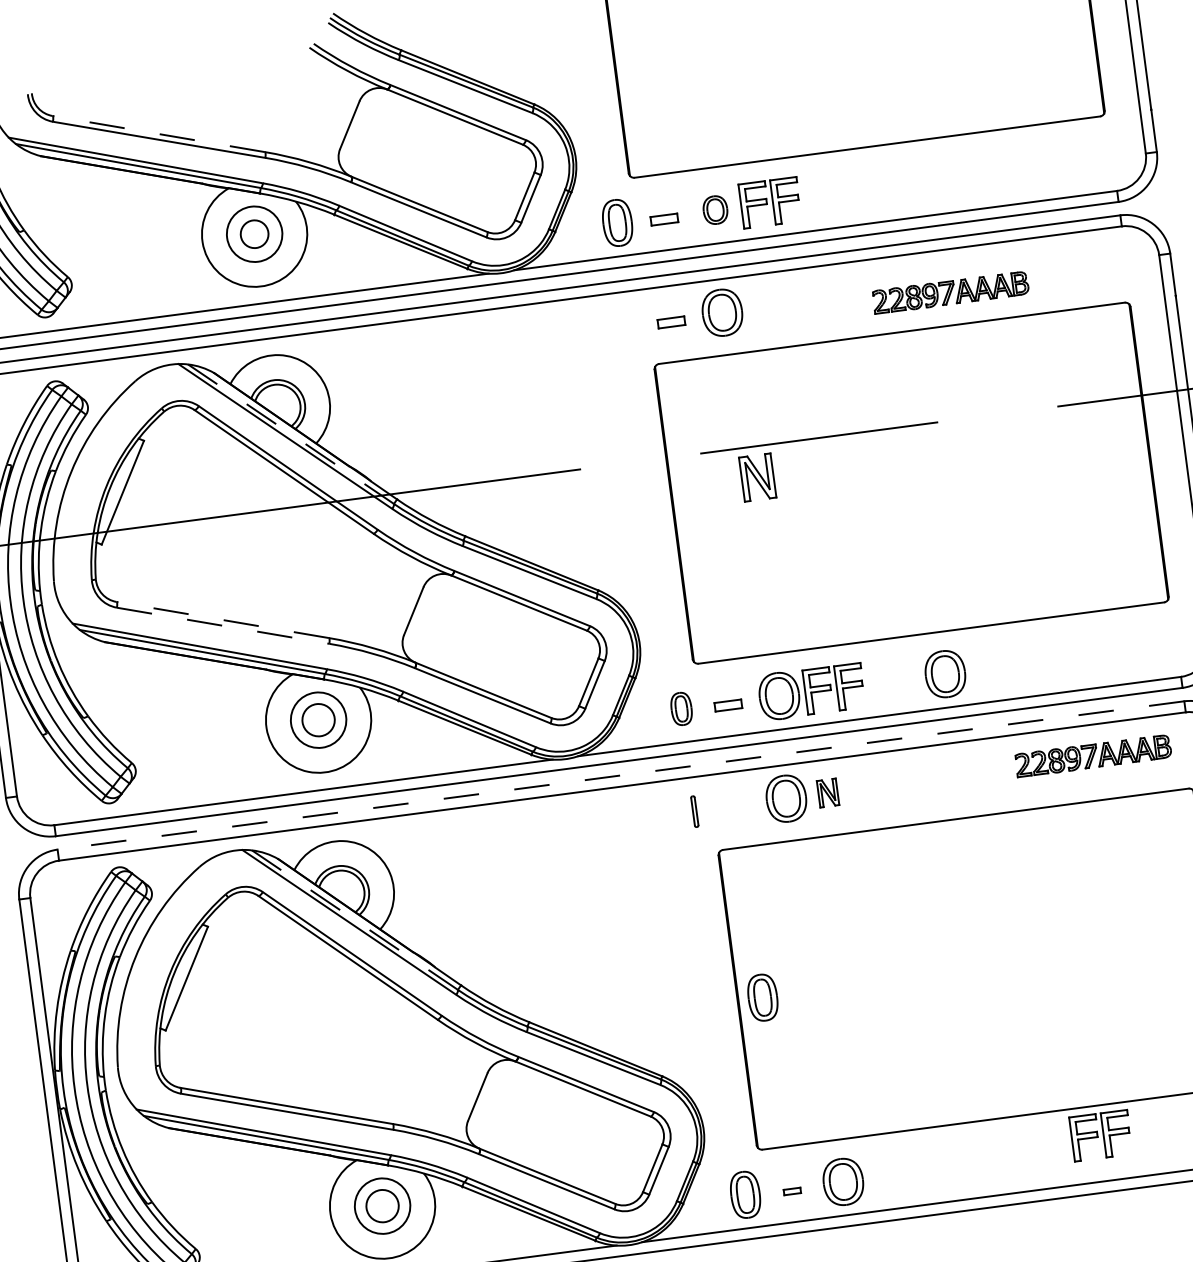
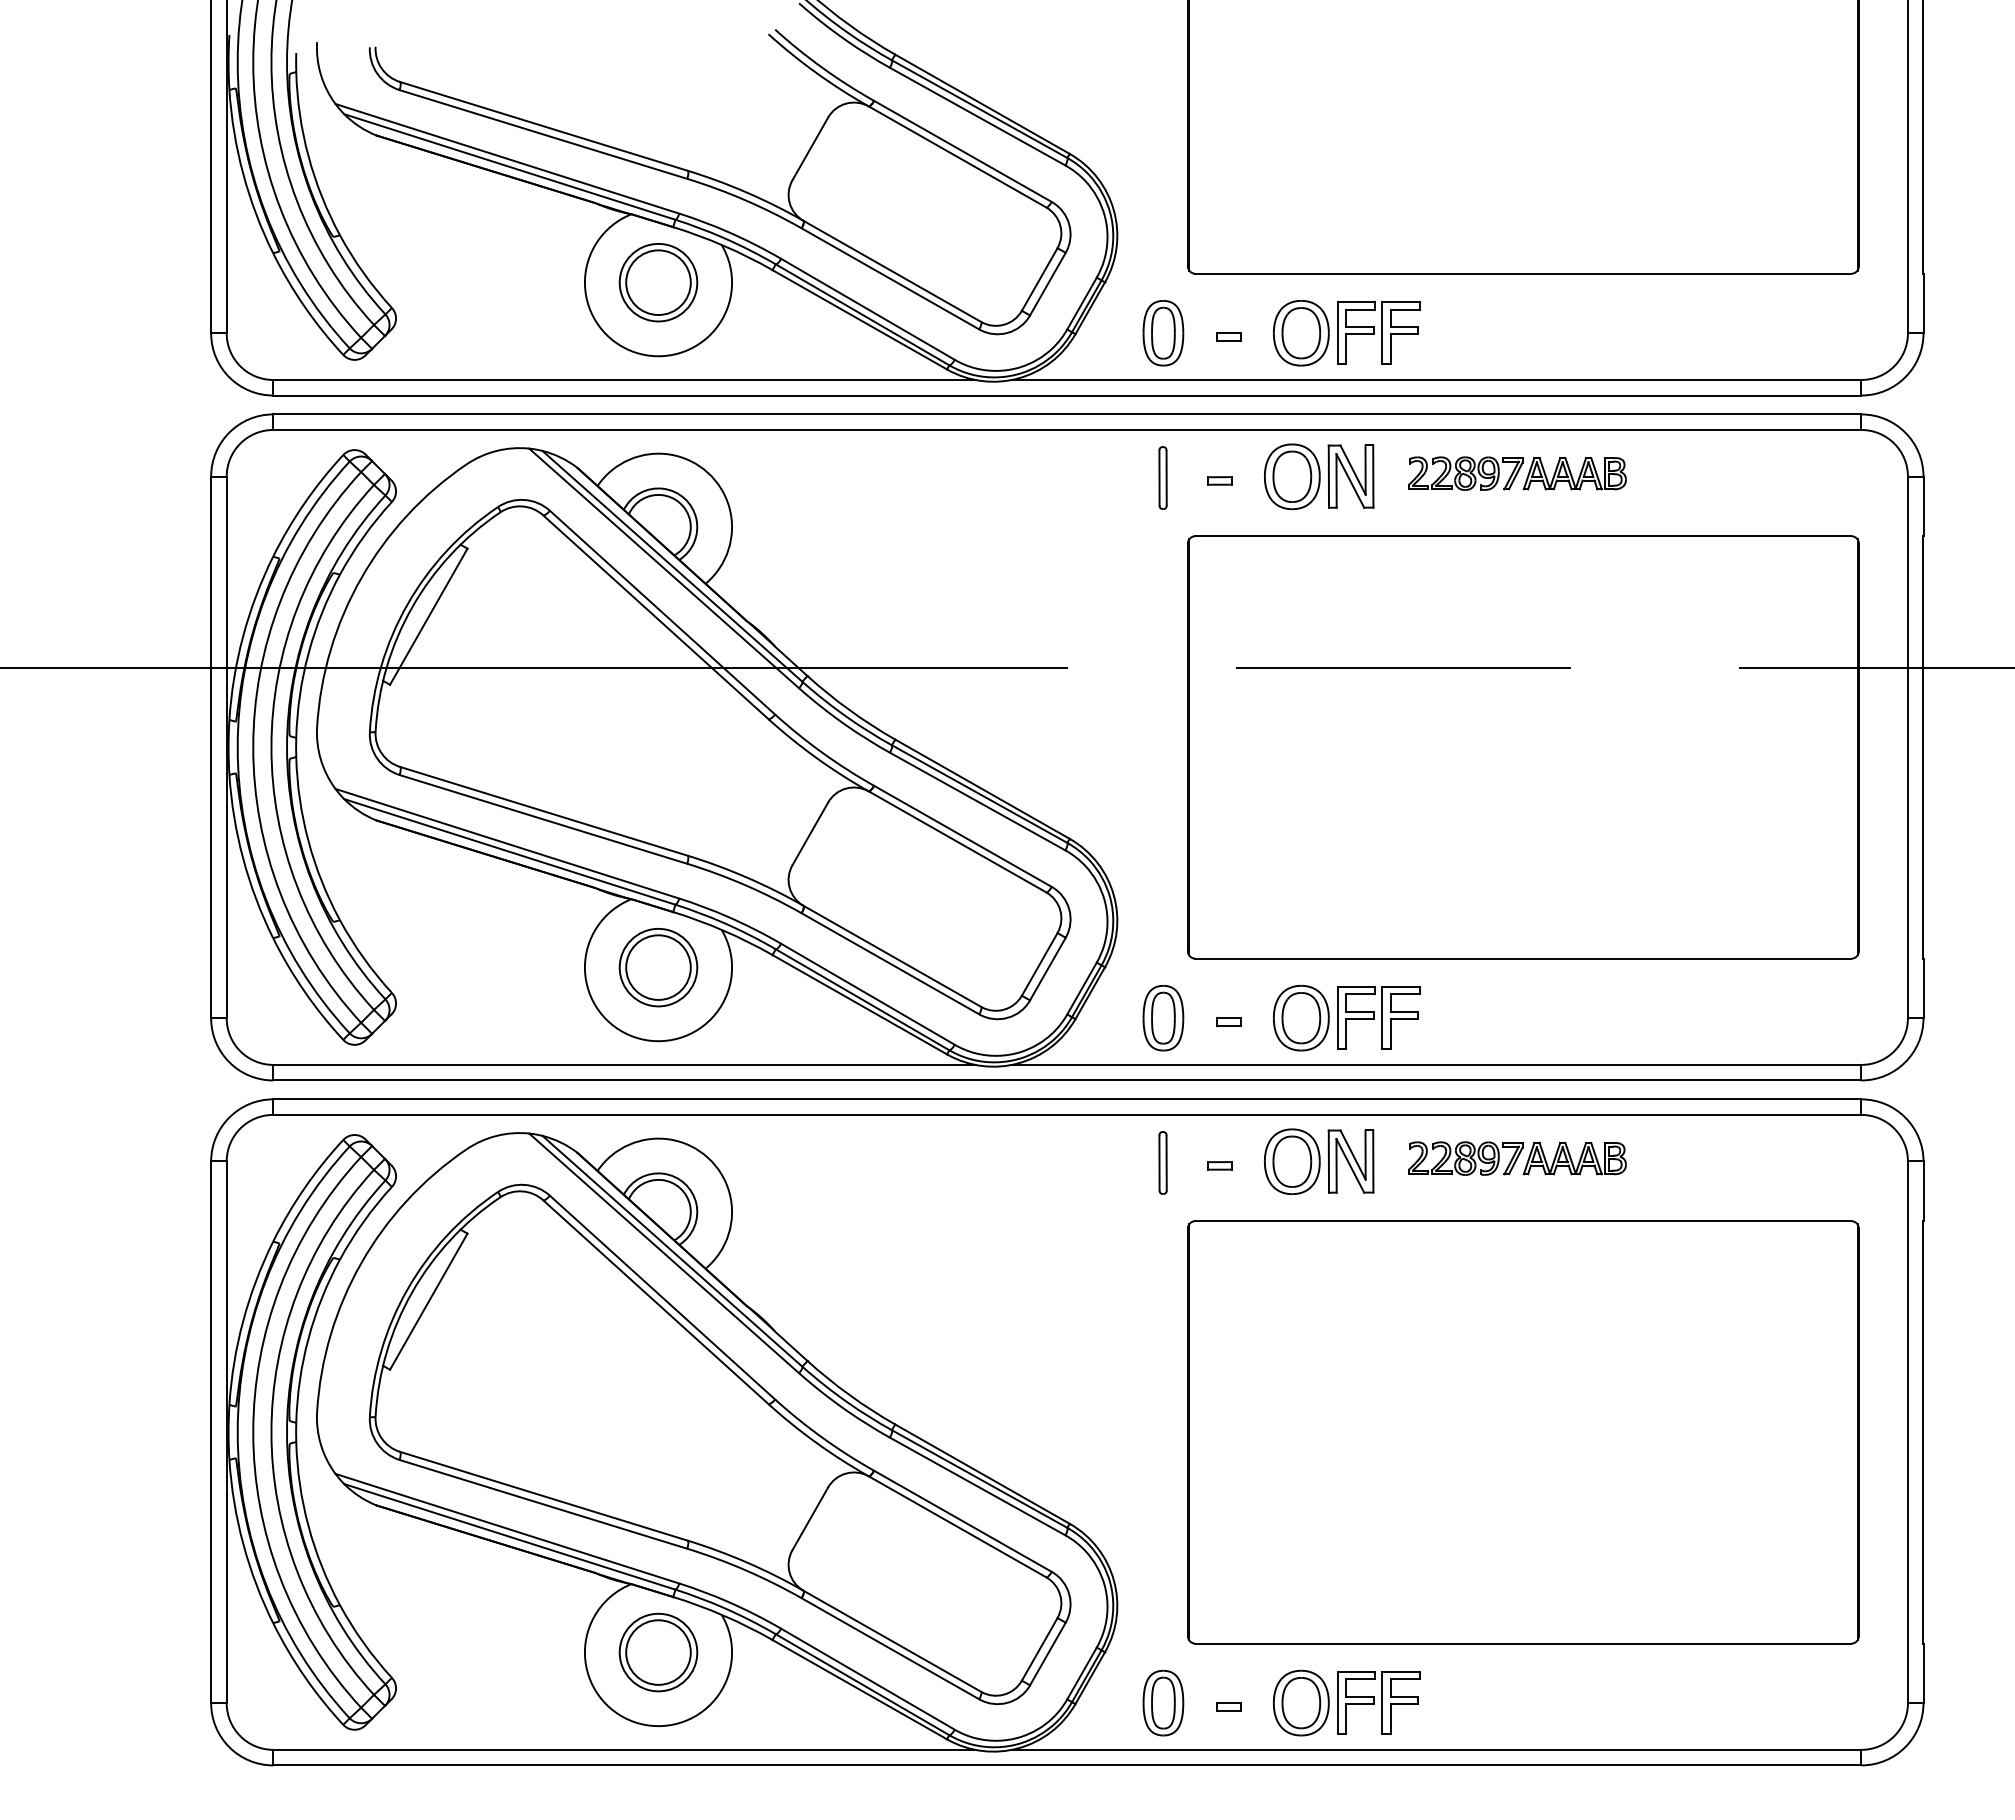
line: (158, 134) -> (543, 126), dashed -> solid
part: (715, 210) -> (1301, 333), size x1.67
part: (664, 219) -> (1228, 336), size x0.62
circle: (254, 234) -> (658, 282), size x1.67
part: (950, 292) -> (1517, 473), moved
part: (671, 322) -> (1219, 480), size x0.62
part: (630, 325) -> (1162, 477), added
line: (291, 434) -> (672, 566), dashed -> solid
part: (757, 477) -> (1350, 476), moved
line: (222, 620) -> (543, 811), dashed -> solid
line: (223, 625) -> (543, 819), dashed -> solid
part: (945, 673) -> (1535, 1017), removed
part: (728, 705) -> (1228, 1021), size x0.62
part: (681, 709) -> (1163, 1018), size x1.43
circle: (318, 720) -> (658, 967), size x1.43
part: (1093, 755) -> (1517, 1158), moved
line: (620, 775) -> (1066, 1099), dashed -> solid
part: (827, 793) -> (1350, 1161), size x1.67
part: (735, 808) -> (1219, 1165), added
part: (694, 811) -> (1162, 1162), size x1.43
line: (355, 920) -> (672, 1251), dashed -> solid
part: (762, 997) -> (1223, 1432), removed
part: (1100, 1135) -> (1378, 1702), moved
circle: (382, 1206) -> (658, 1652), size x1.43

